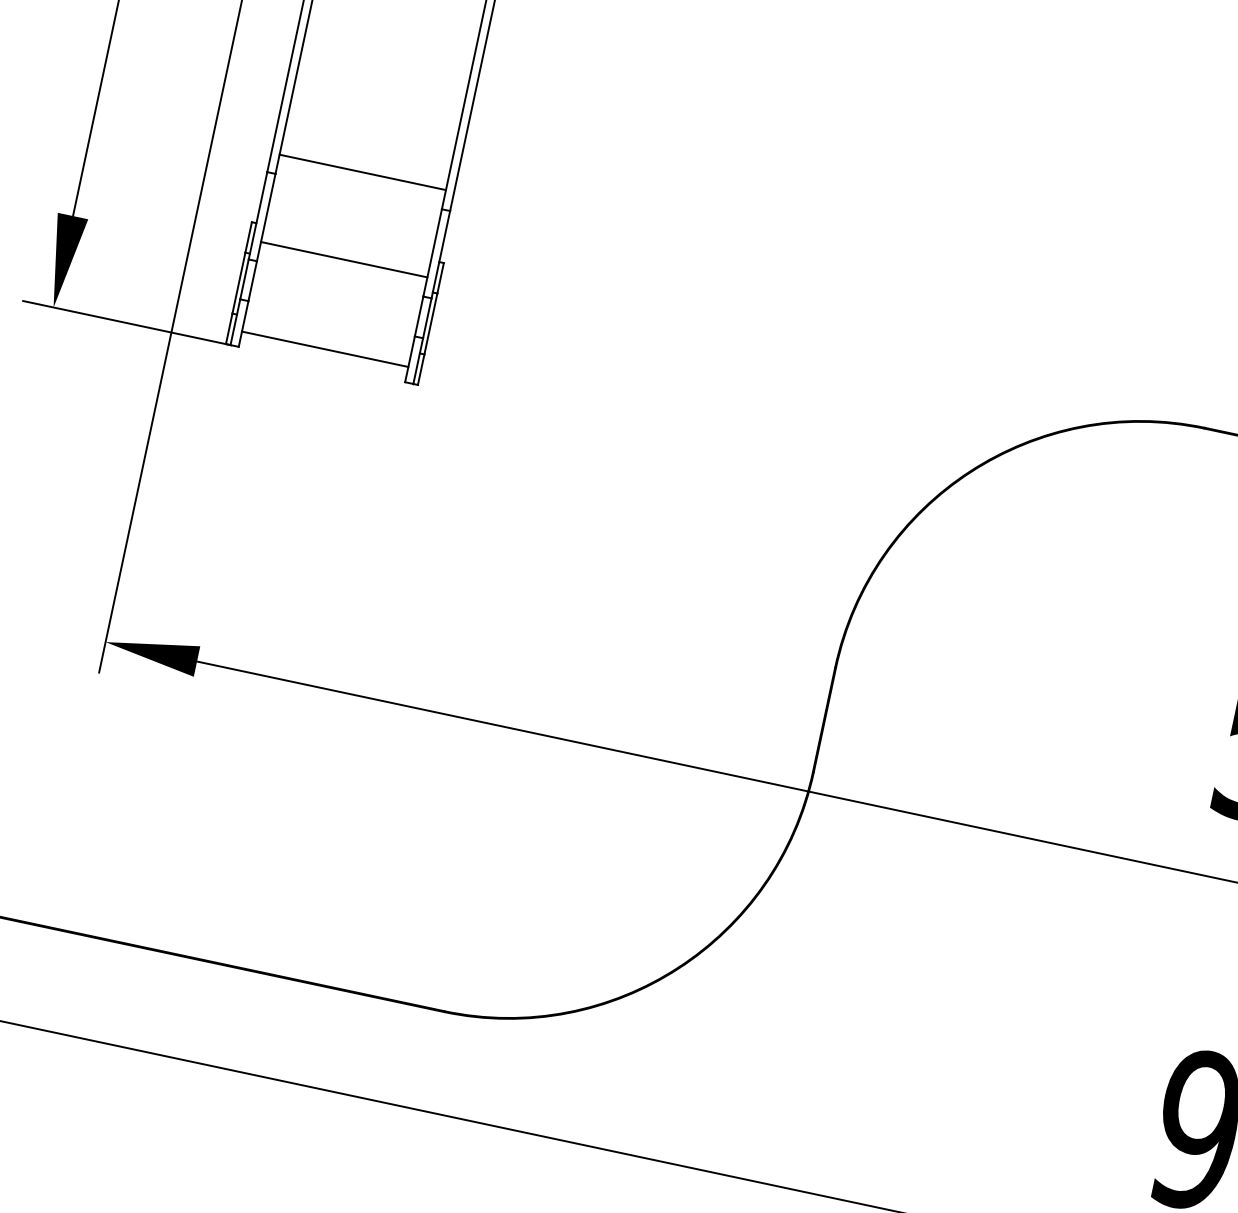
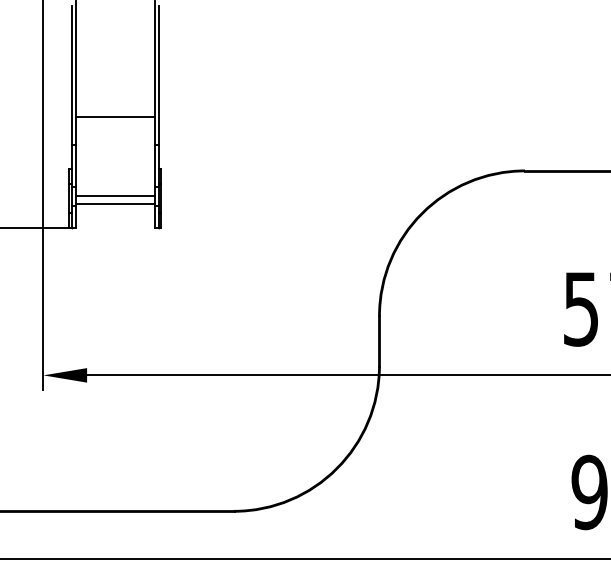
line: (363, 171) -> (115, 116), moved
line: (344, 259) -> (115, 204), moved
line: (325, 349) -> (115, 196), moved

